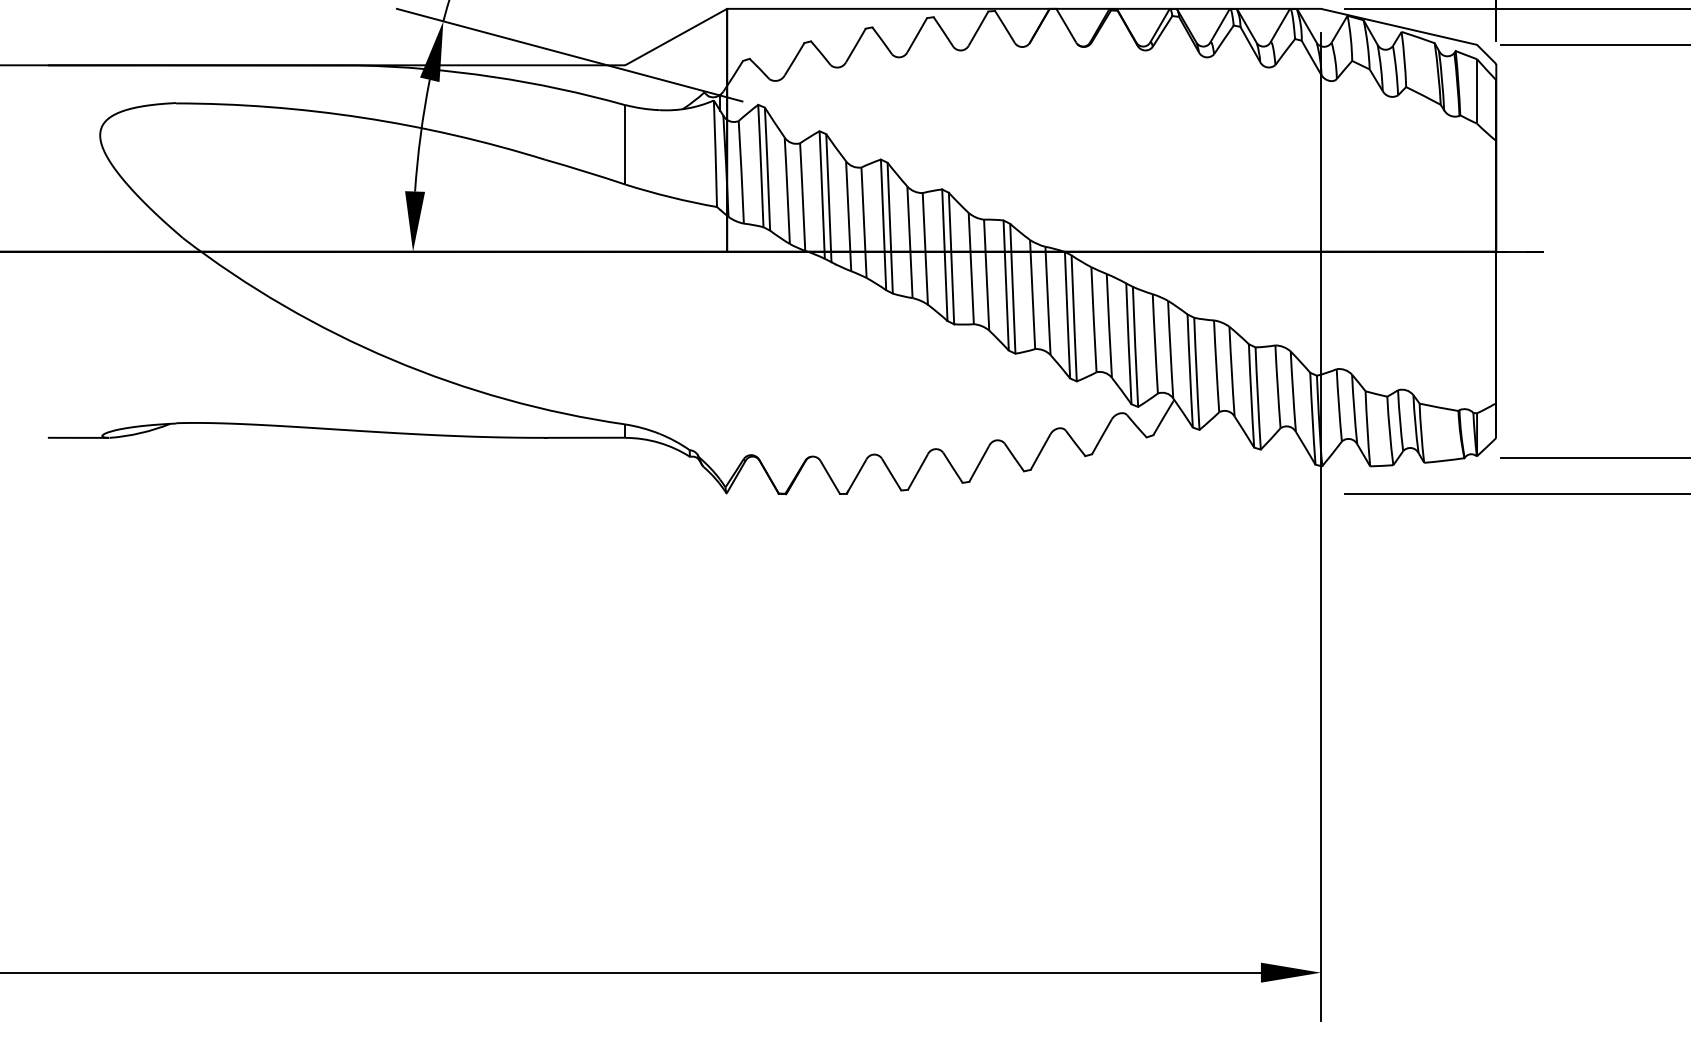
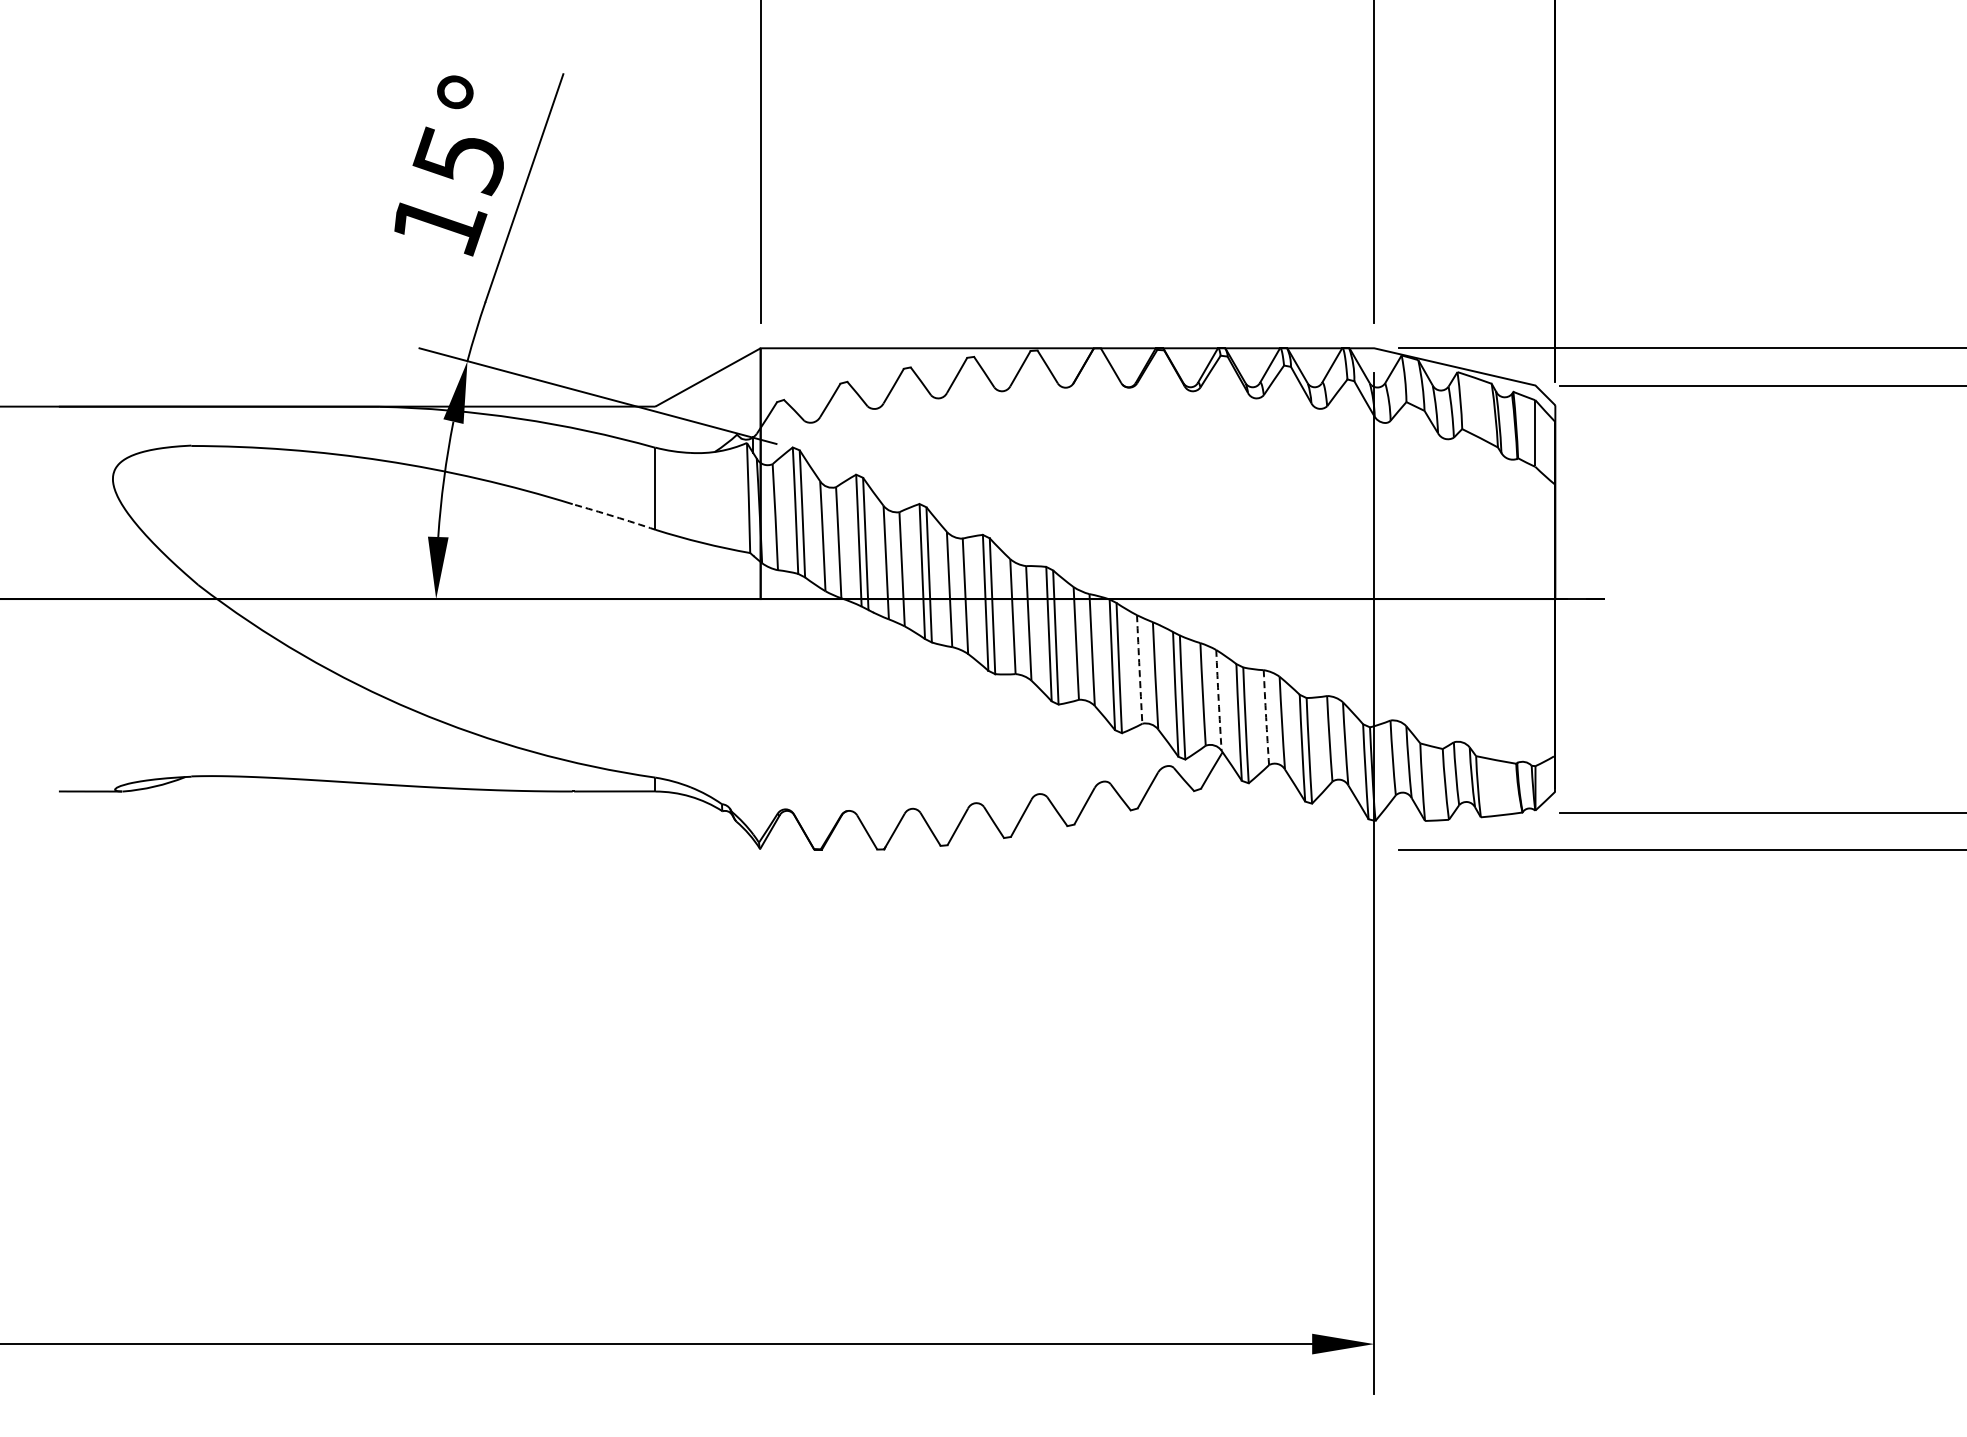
arc: (585, 171) -> (614, 516), solid -> dashed
arc: (1093, 319) -> (1139, 669), solid -> dashed
arc: (1170, 349) -> (1218, 700), solid -> dashed
arc: (1216, 366) -> (1266, 717), solid -> dashed

